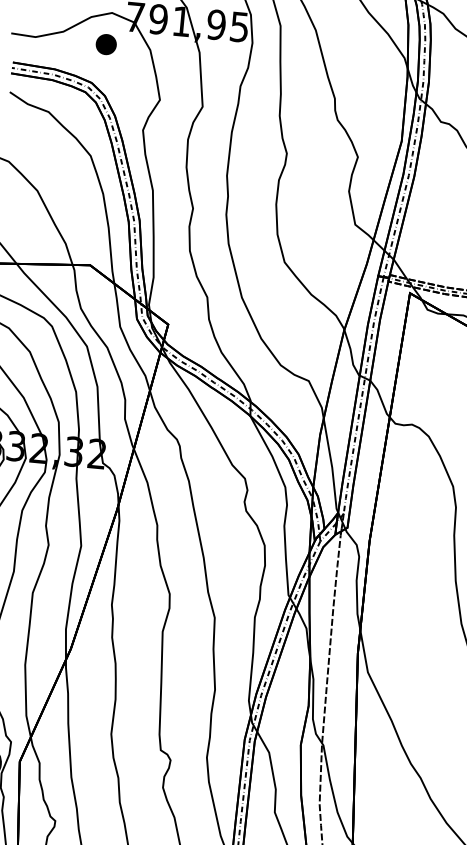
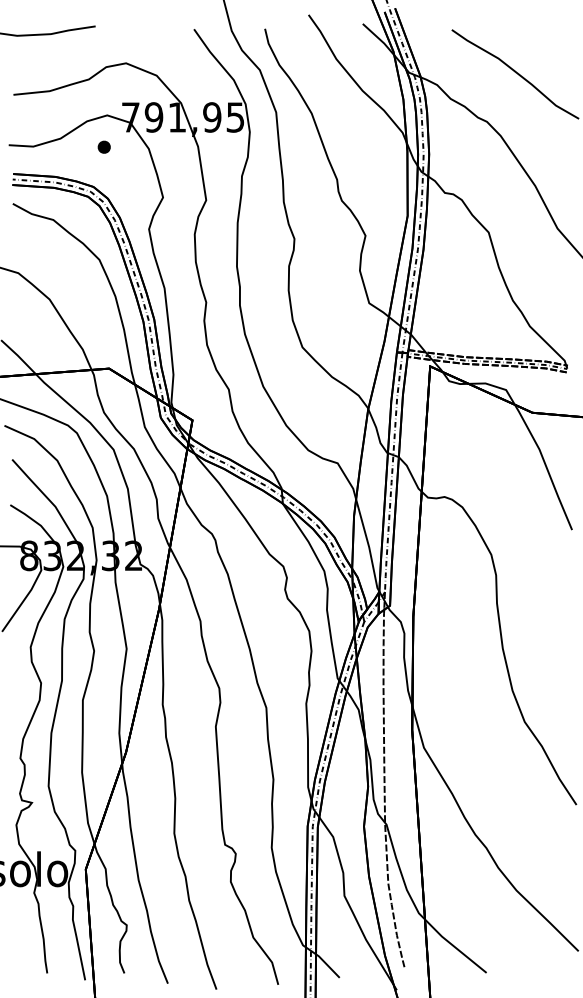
part: (105, 43) -> (103, 146), size x0.62

